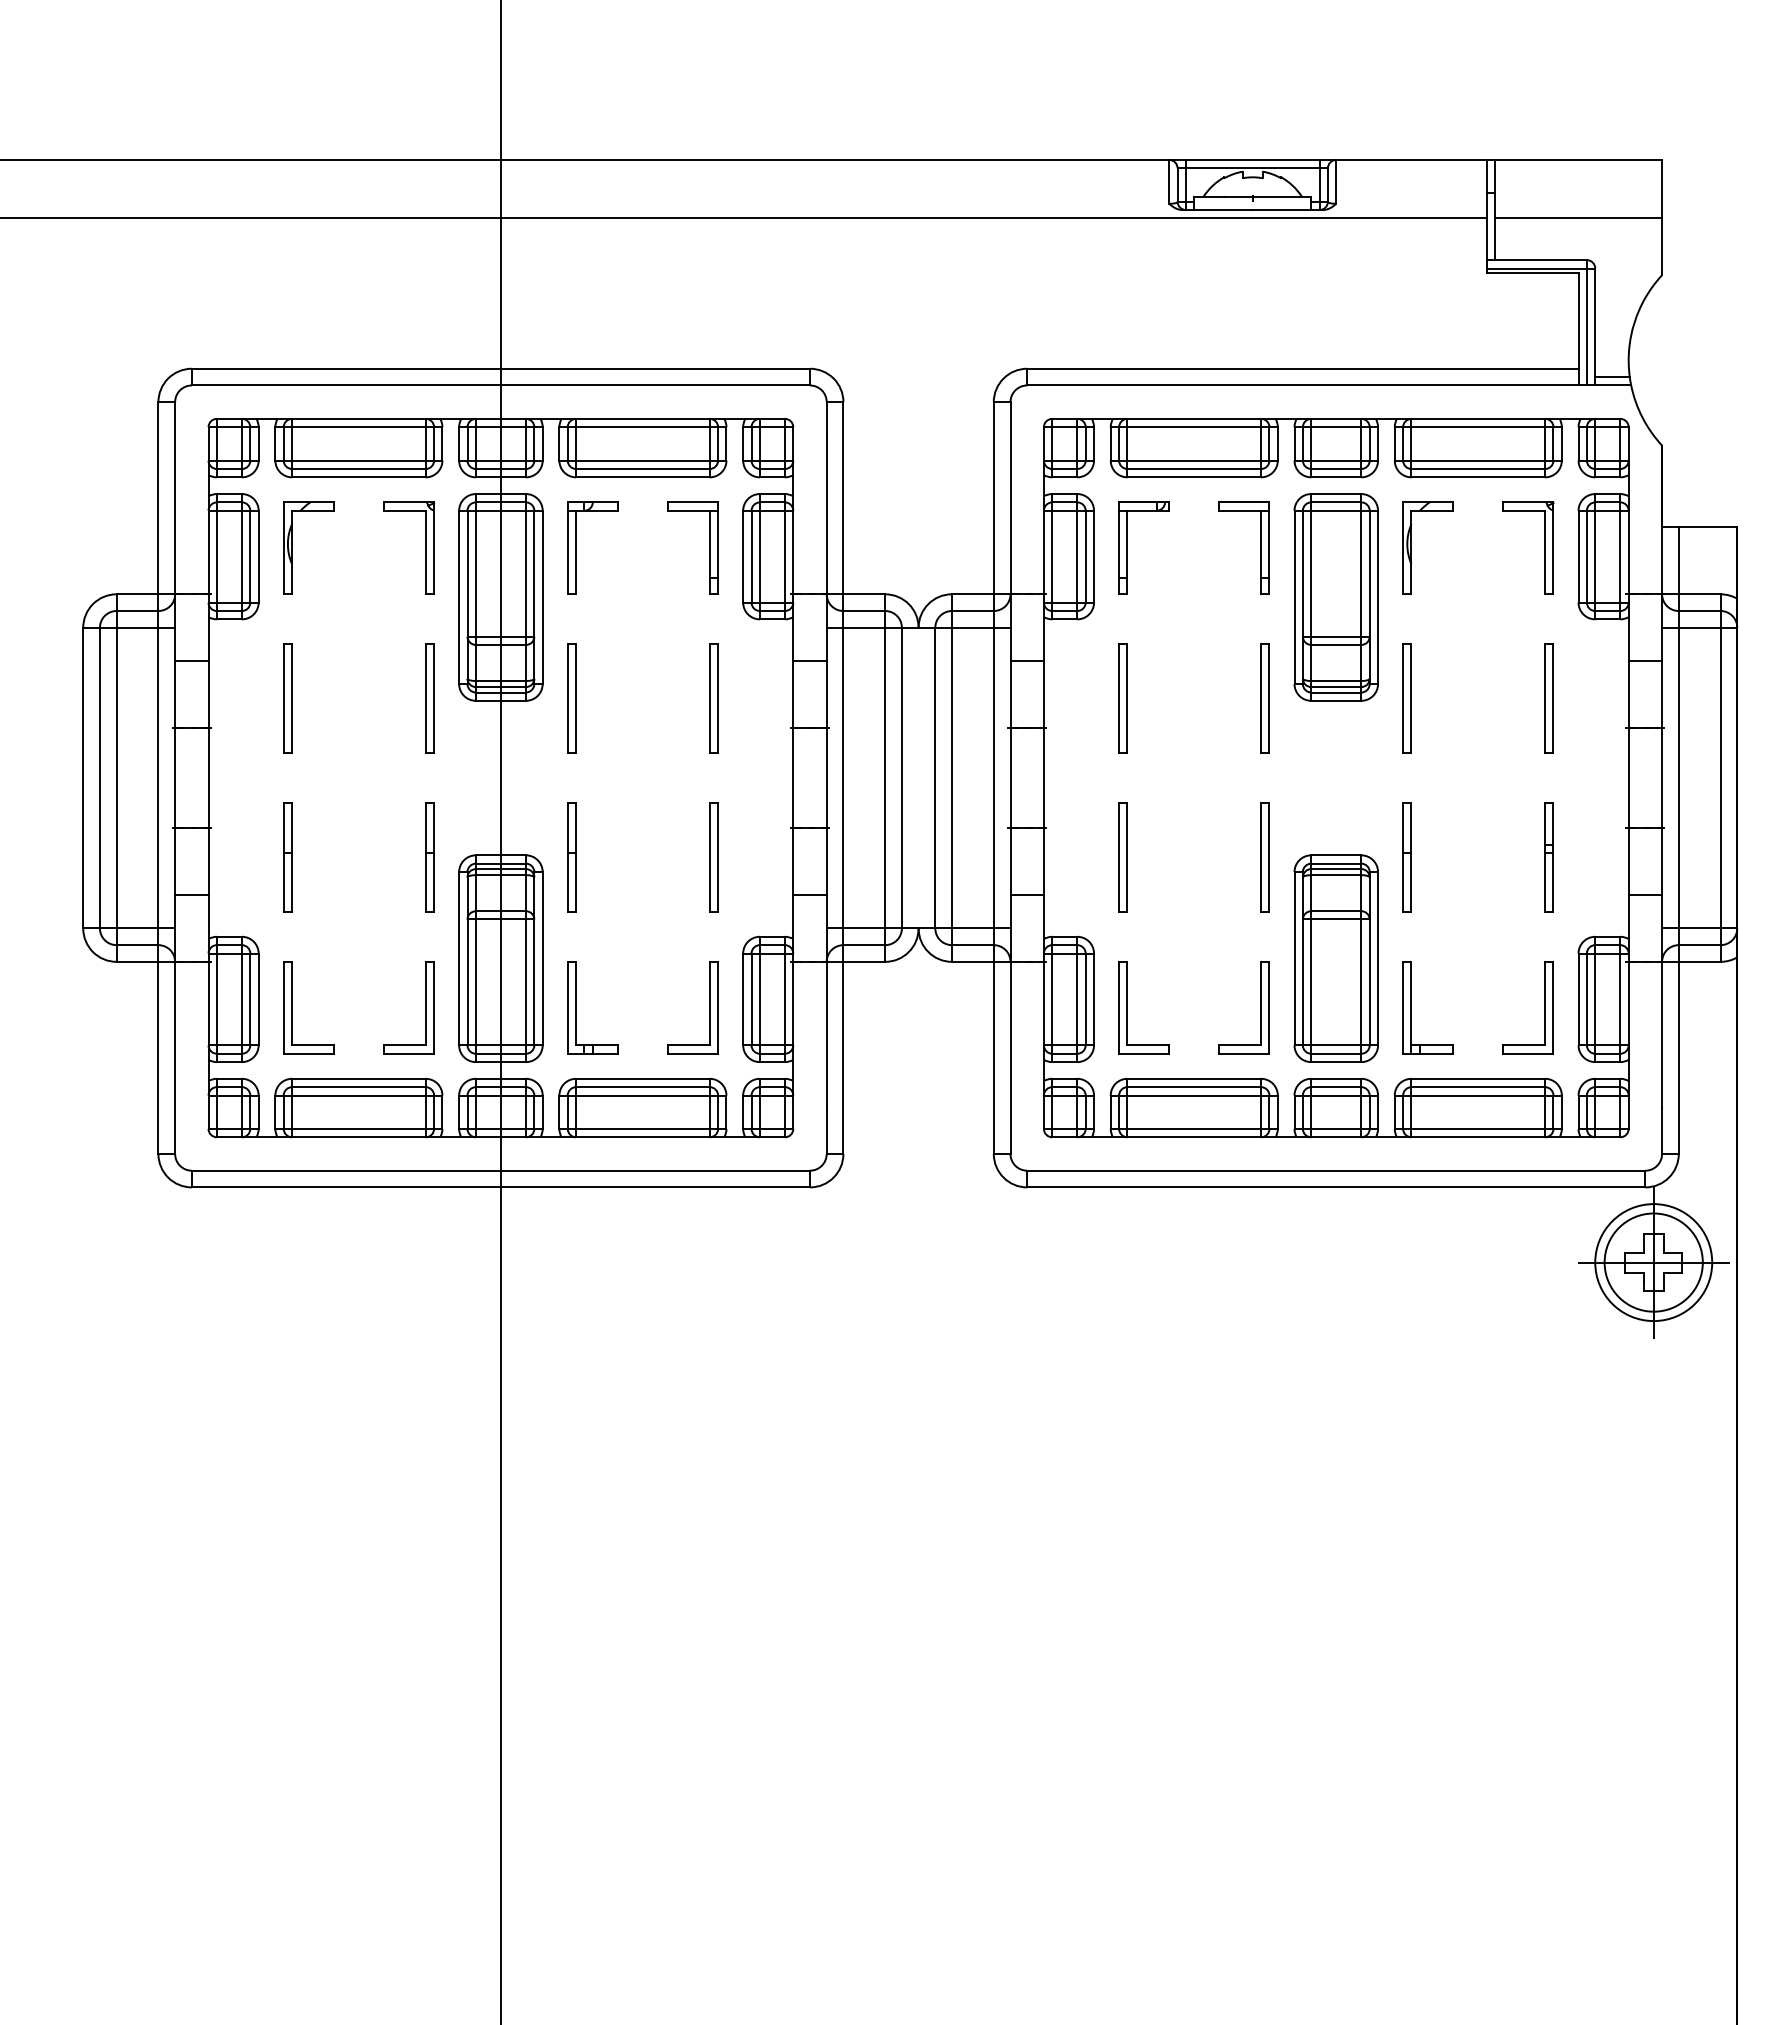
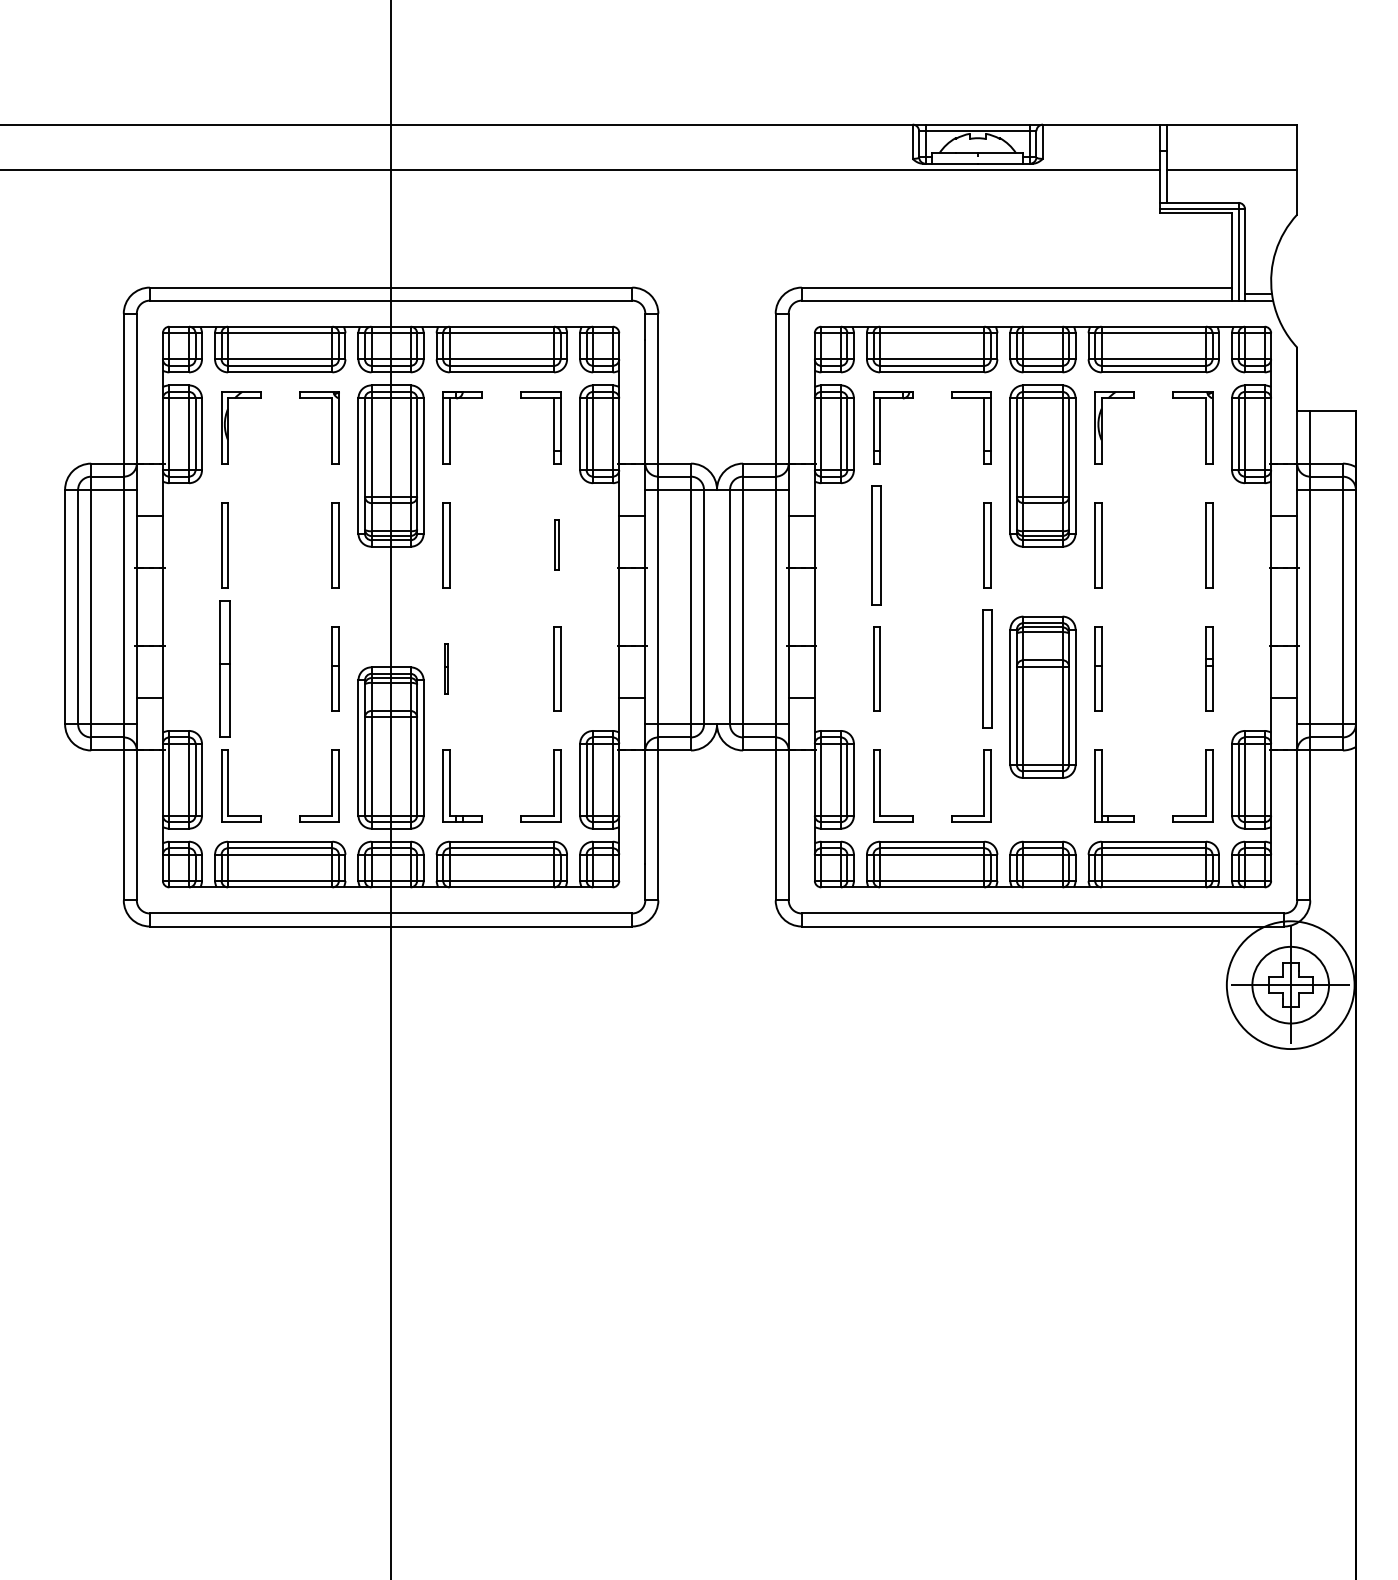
part: (713, 698) -> (556, 544), size x0.6
part: (1122, 698) -> (876, 544), size x1.4
part: (287, 857) -> (224, 669), size x1.6
part: (571, 857) -> (446, 669), size x0.6
part: (1264, 857) -> (986, 669), size x1.4
part: (1335, 958) -> (1042, 697), moved
circle: (1653, 1262) -> (1290, 985), size x1.4

